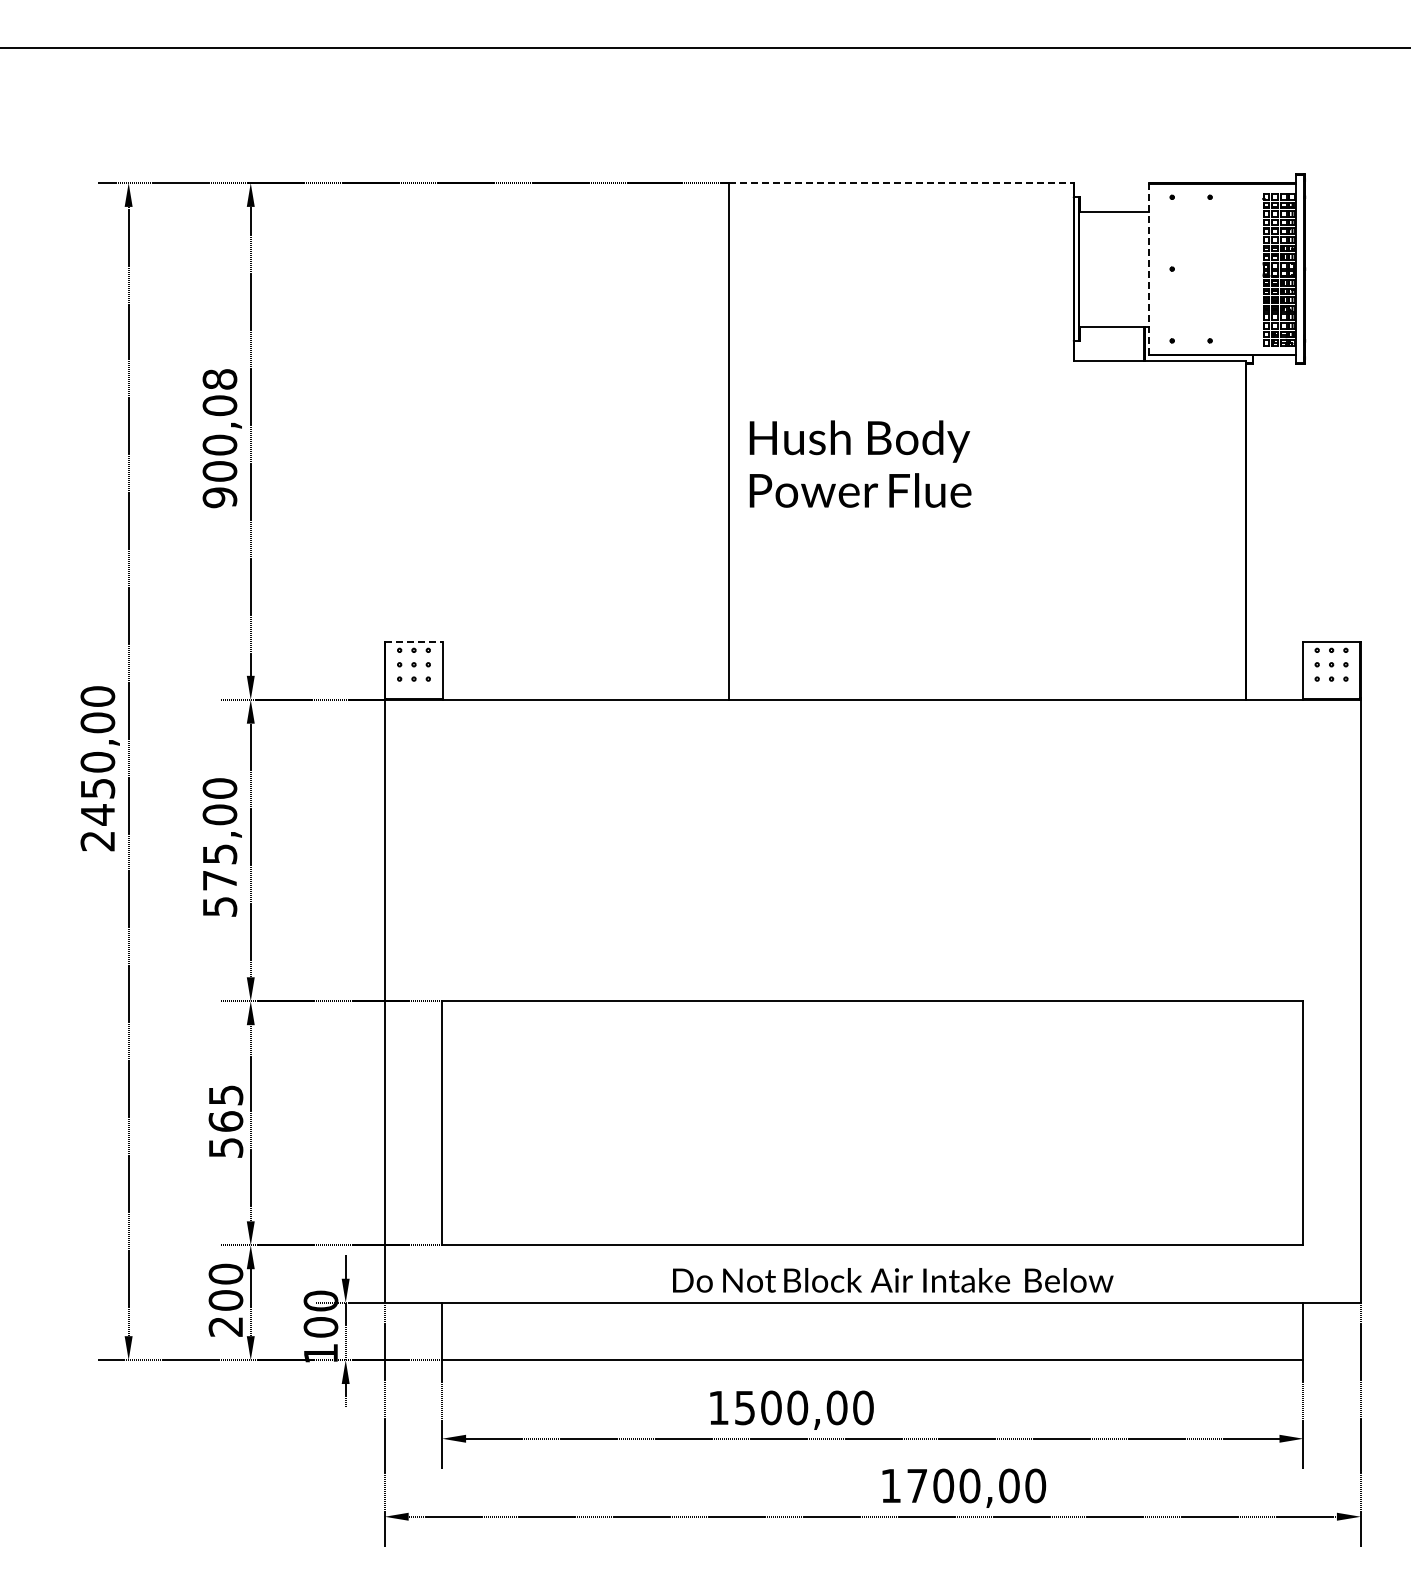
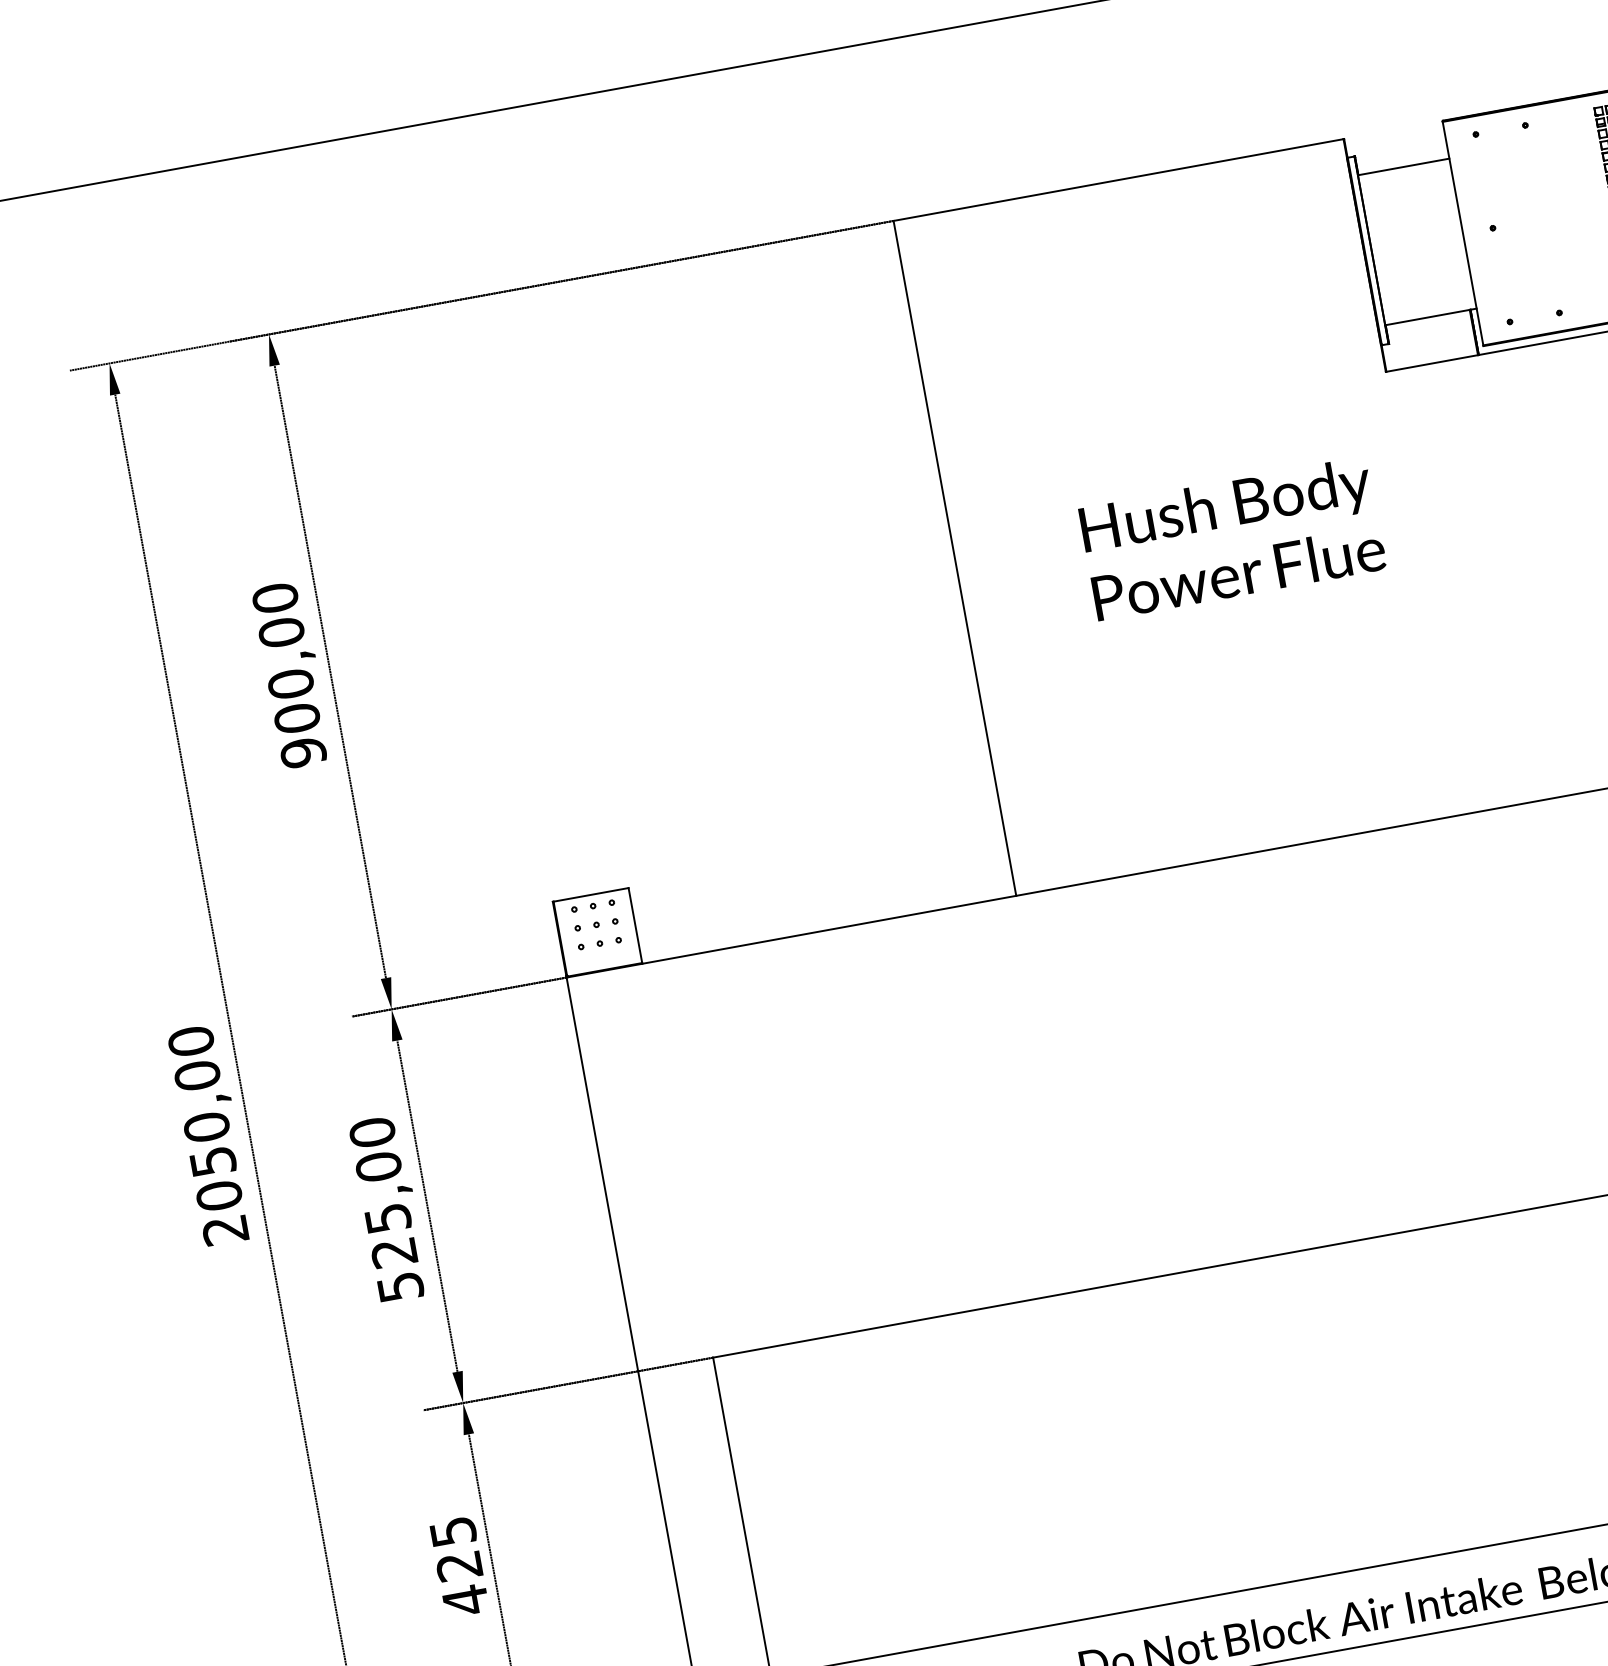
line: (901, 183) -> (1118, 180), dashed -> solid
line: (1149, 269) -> (1463, 234), dashed -> solid
text: (219, 379) -> (274, 598), 900,08 -> 900,00
text: (860, 463) -> (1232, 537), moved
line: (414, 641) -> (591, 894), dashed -> solid
text: (97, 814) -> (218, 1195), 2450,00 -> 2050,00
text: (219, 880) -> (393, 1252), 575,00 -> 525,00
text: (225, 1134) -> (461, 1583), 565 -> 425

